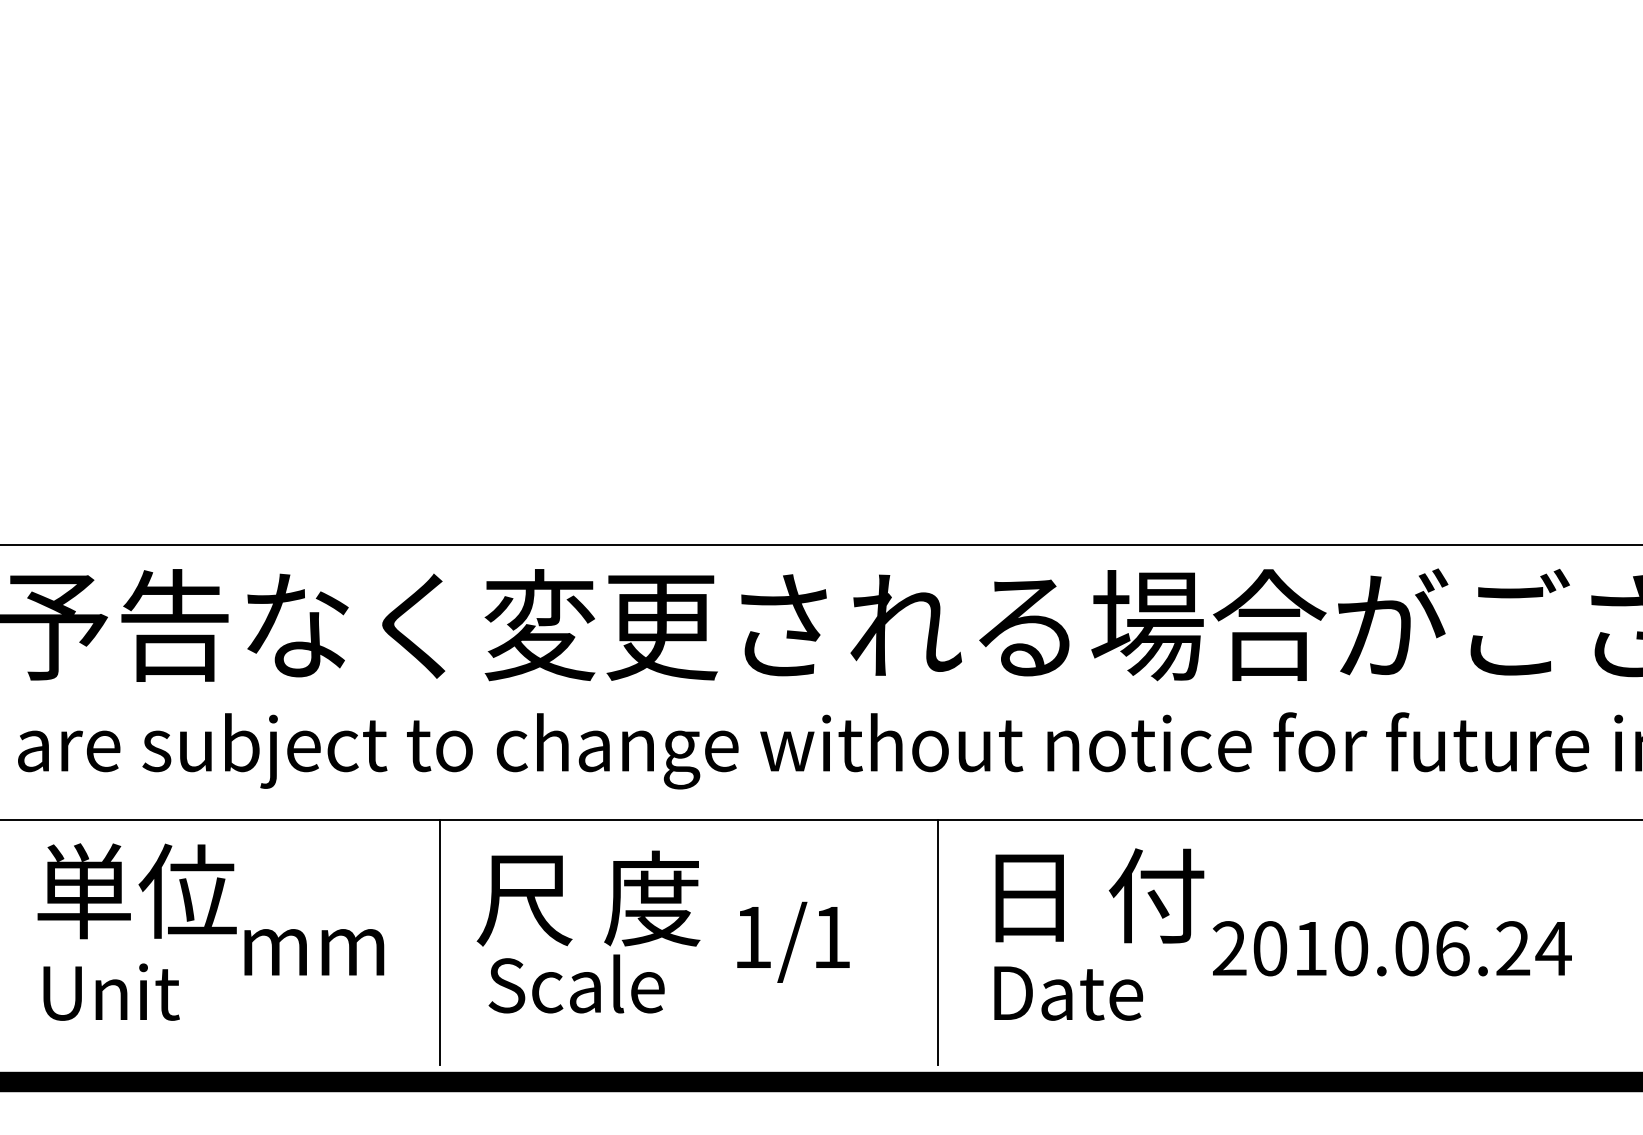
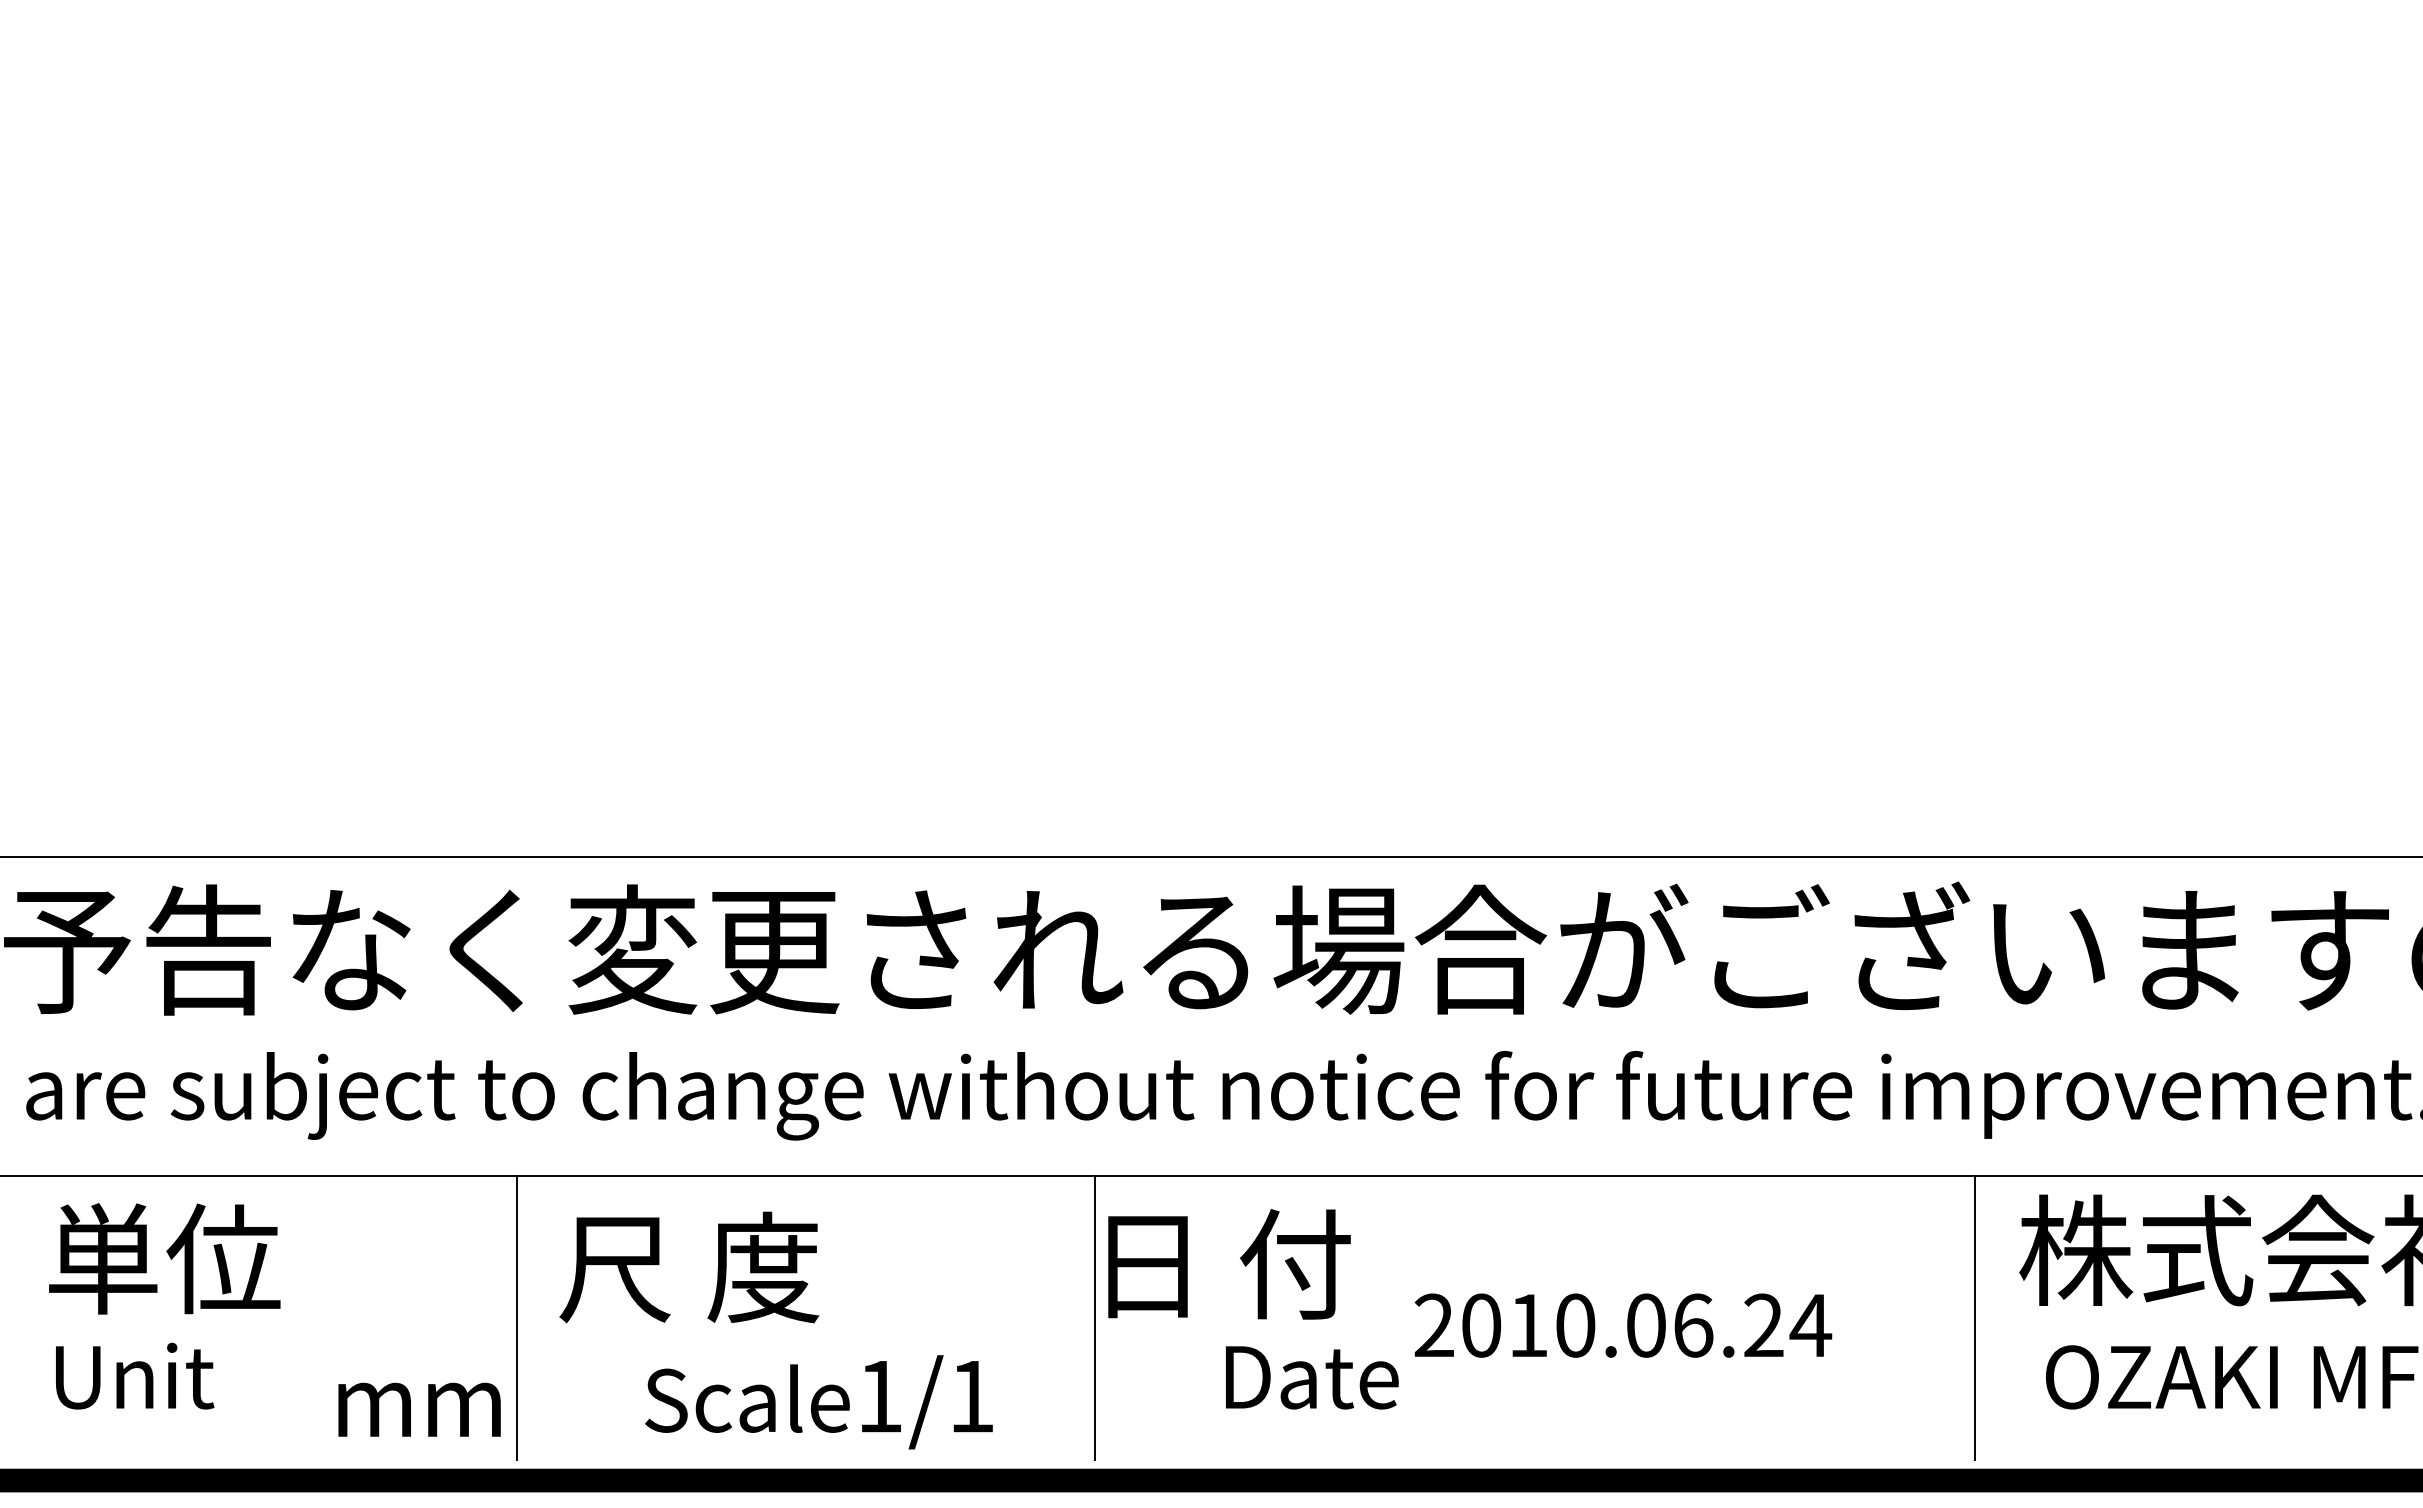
text: (1099, 896) -> (1229, 1264), moved
text: (793, 942) -> (927, 1402), moved
text: (314, 952) -> (419, 1409), moved
text: (576, 983) -> (747, 1398), moved
text: (1068, 993) -> (1312, 1377), moved

